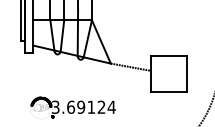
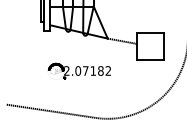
text: (83, 106) -> (87, 70), 3.69124 -> 2.07182

